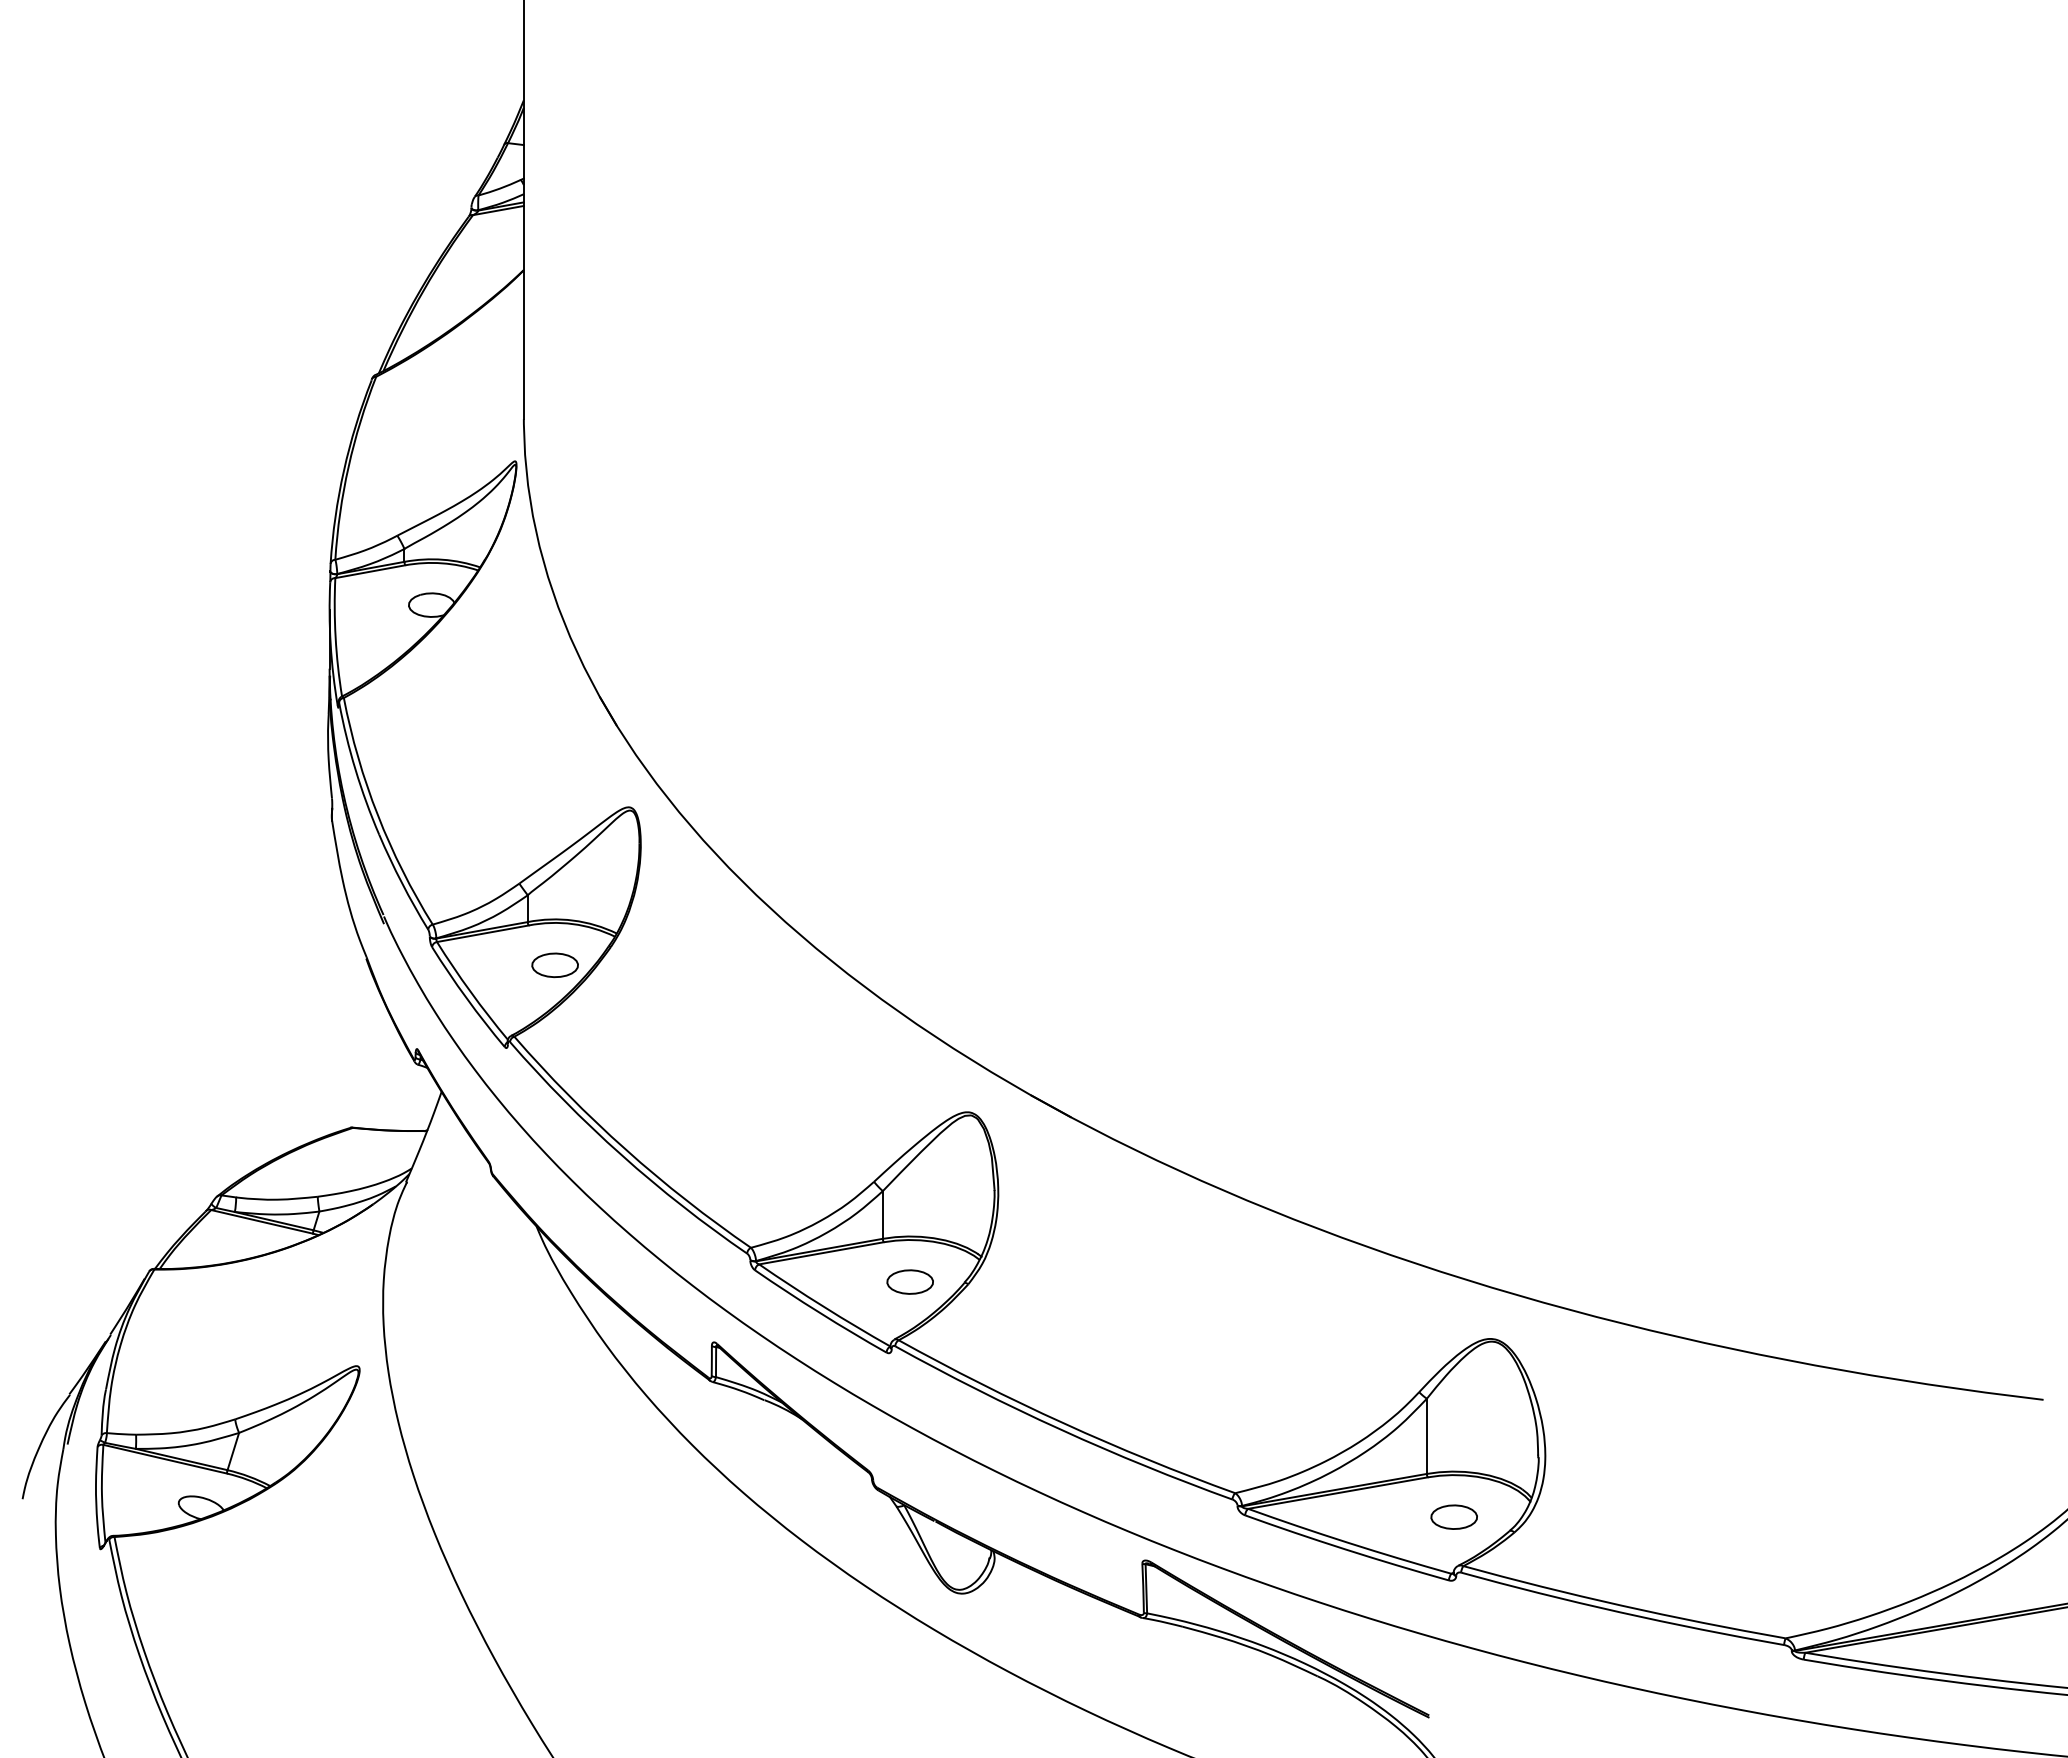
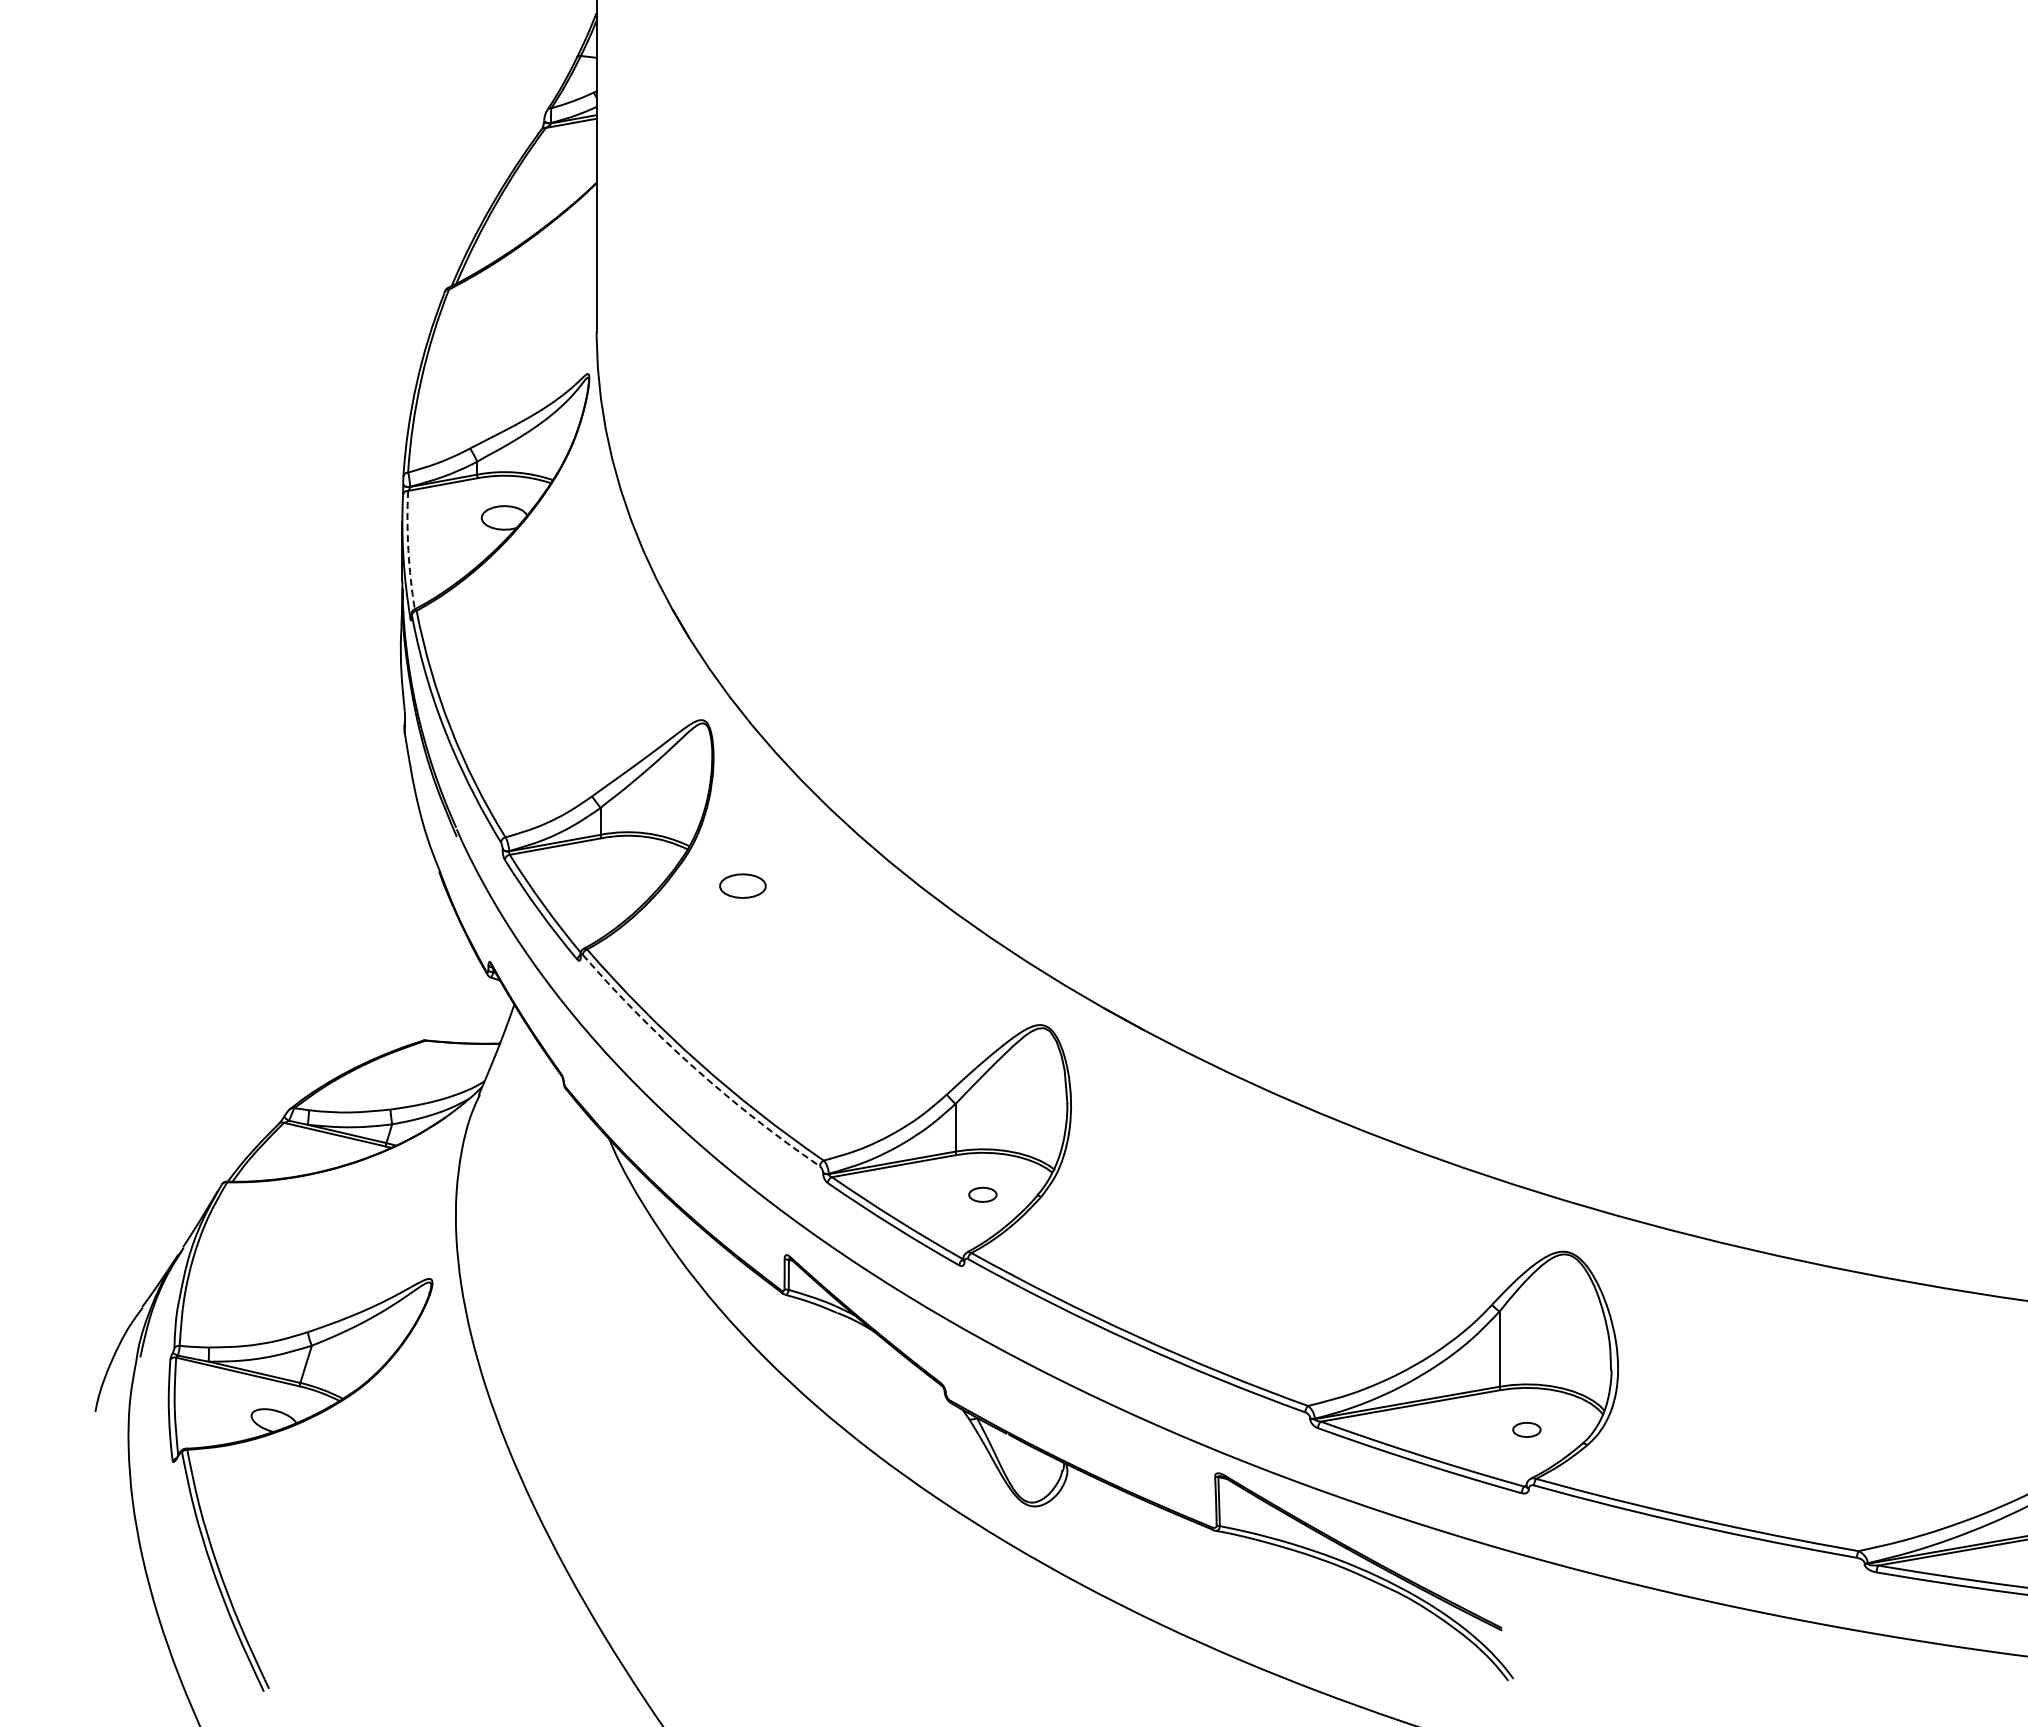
arc: (335, 637) -> (408, 550), solid -> dashed
part: (554, 965) -> (742, 886), moved
arc: (621, 1155) -> (694, 1068), solid -> dashed
part: (909, 1281) -> (982, 1194), size x0.6
part: (1453, 1516) -> (1526, 1429), size x0.6

